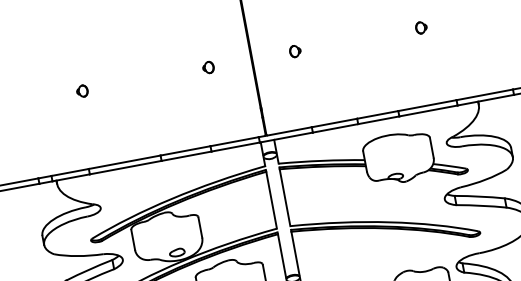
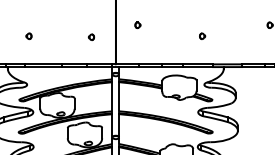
part: (421, 26) -> (202, 35), moved
part: (208, 66) -> (91, 36), moved
part: (81, 91) -> (28, 36), moved

